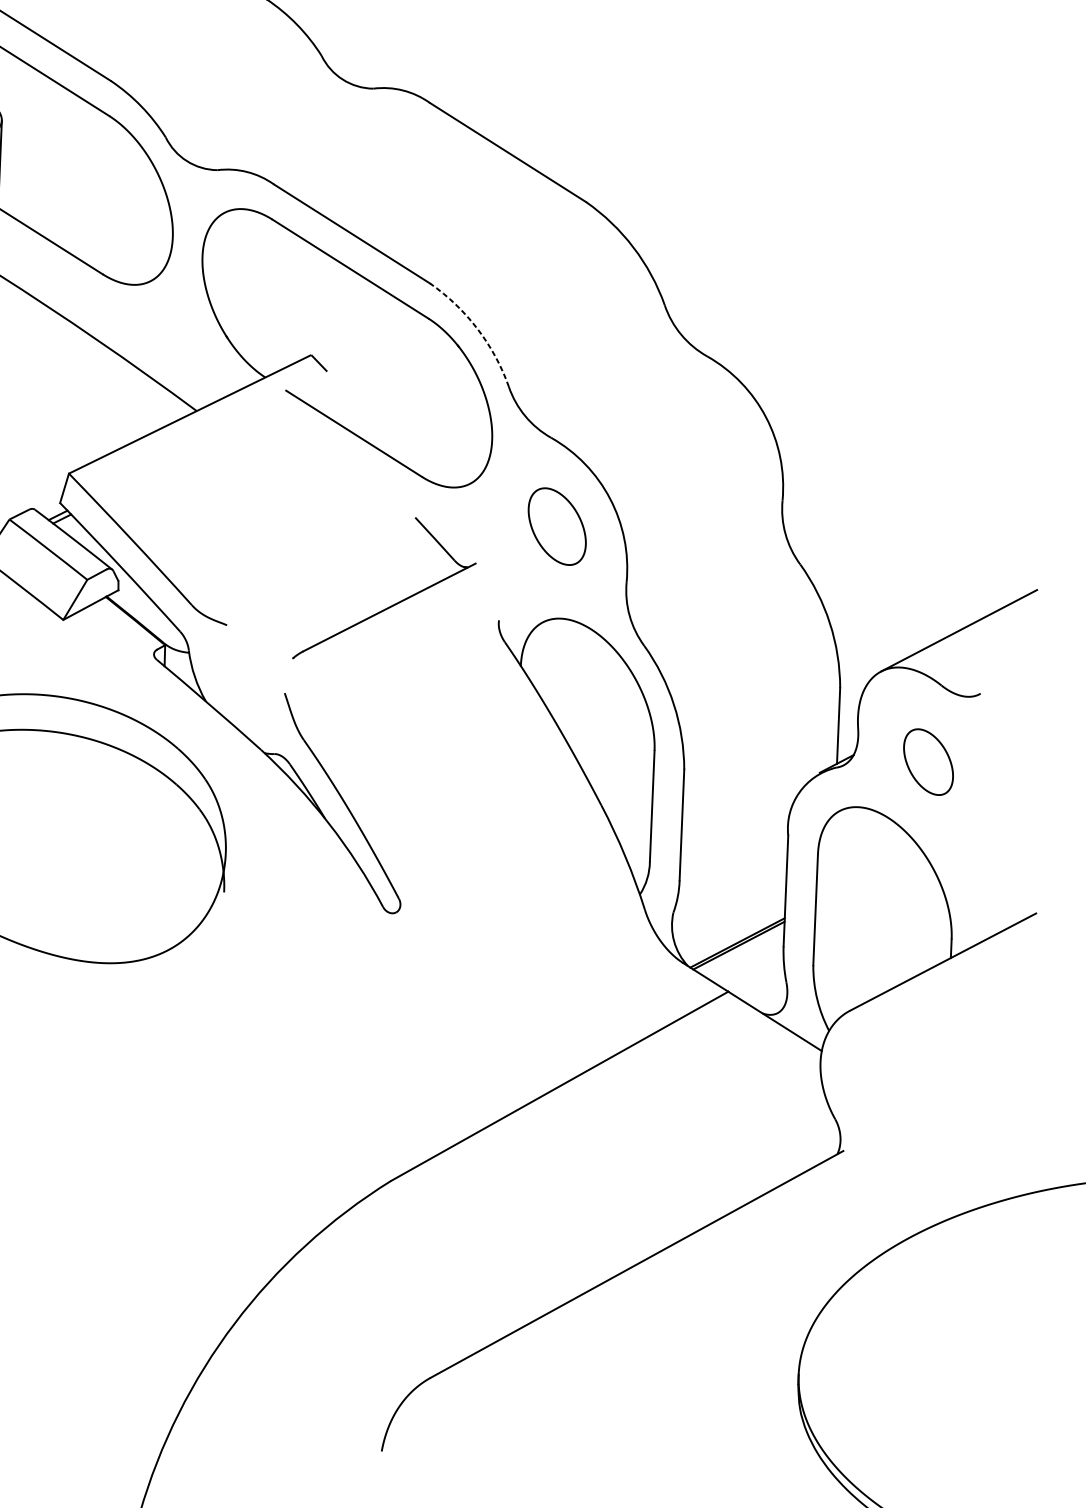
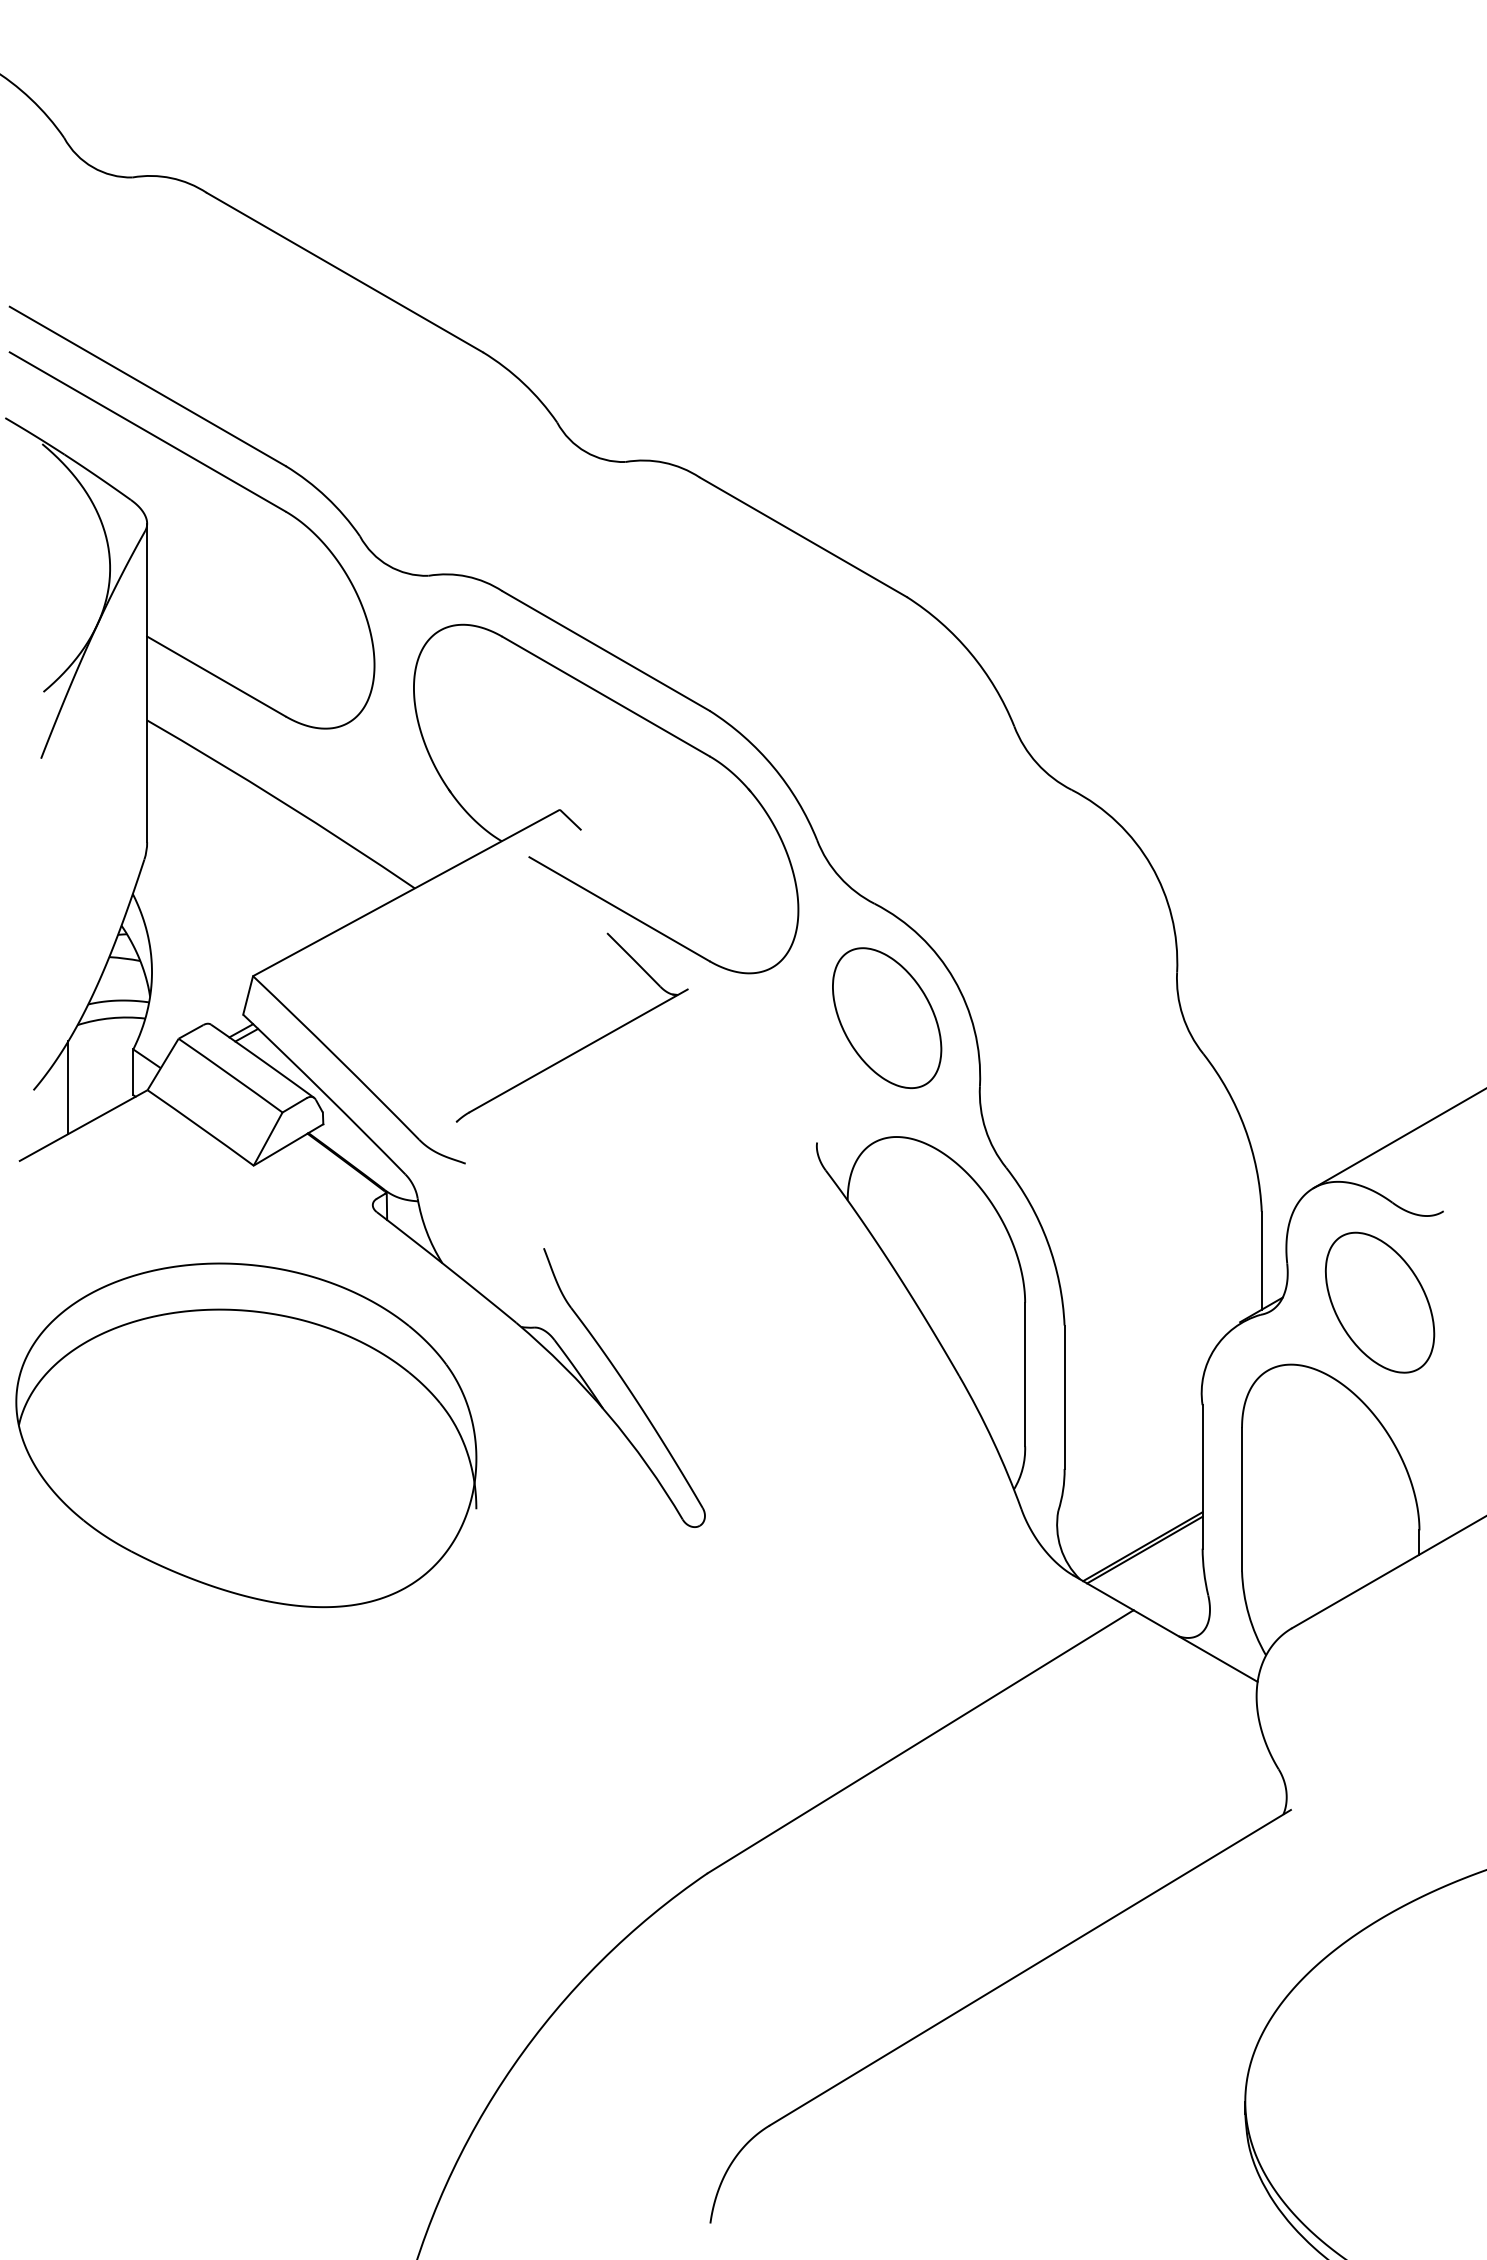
arc: (477, 329) -> (773, 767), dashed -> solid
part: (557, 526) -> (887, 1018), size x1.43
part: (392, 605) -> (582, 1047), moved
part: (928, 762) -> (1379, 1302), size x1.67

